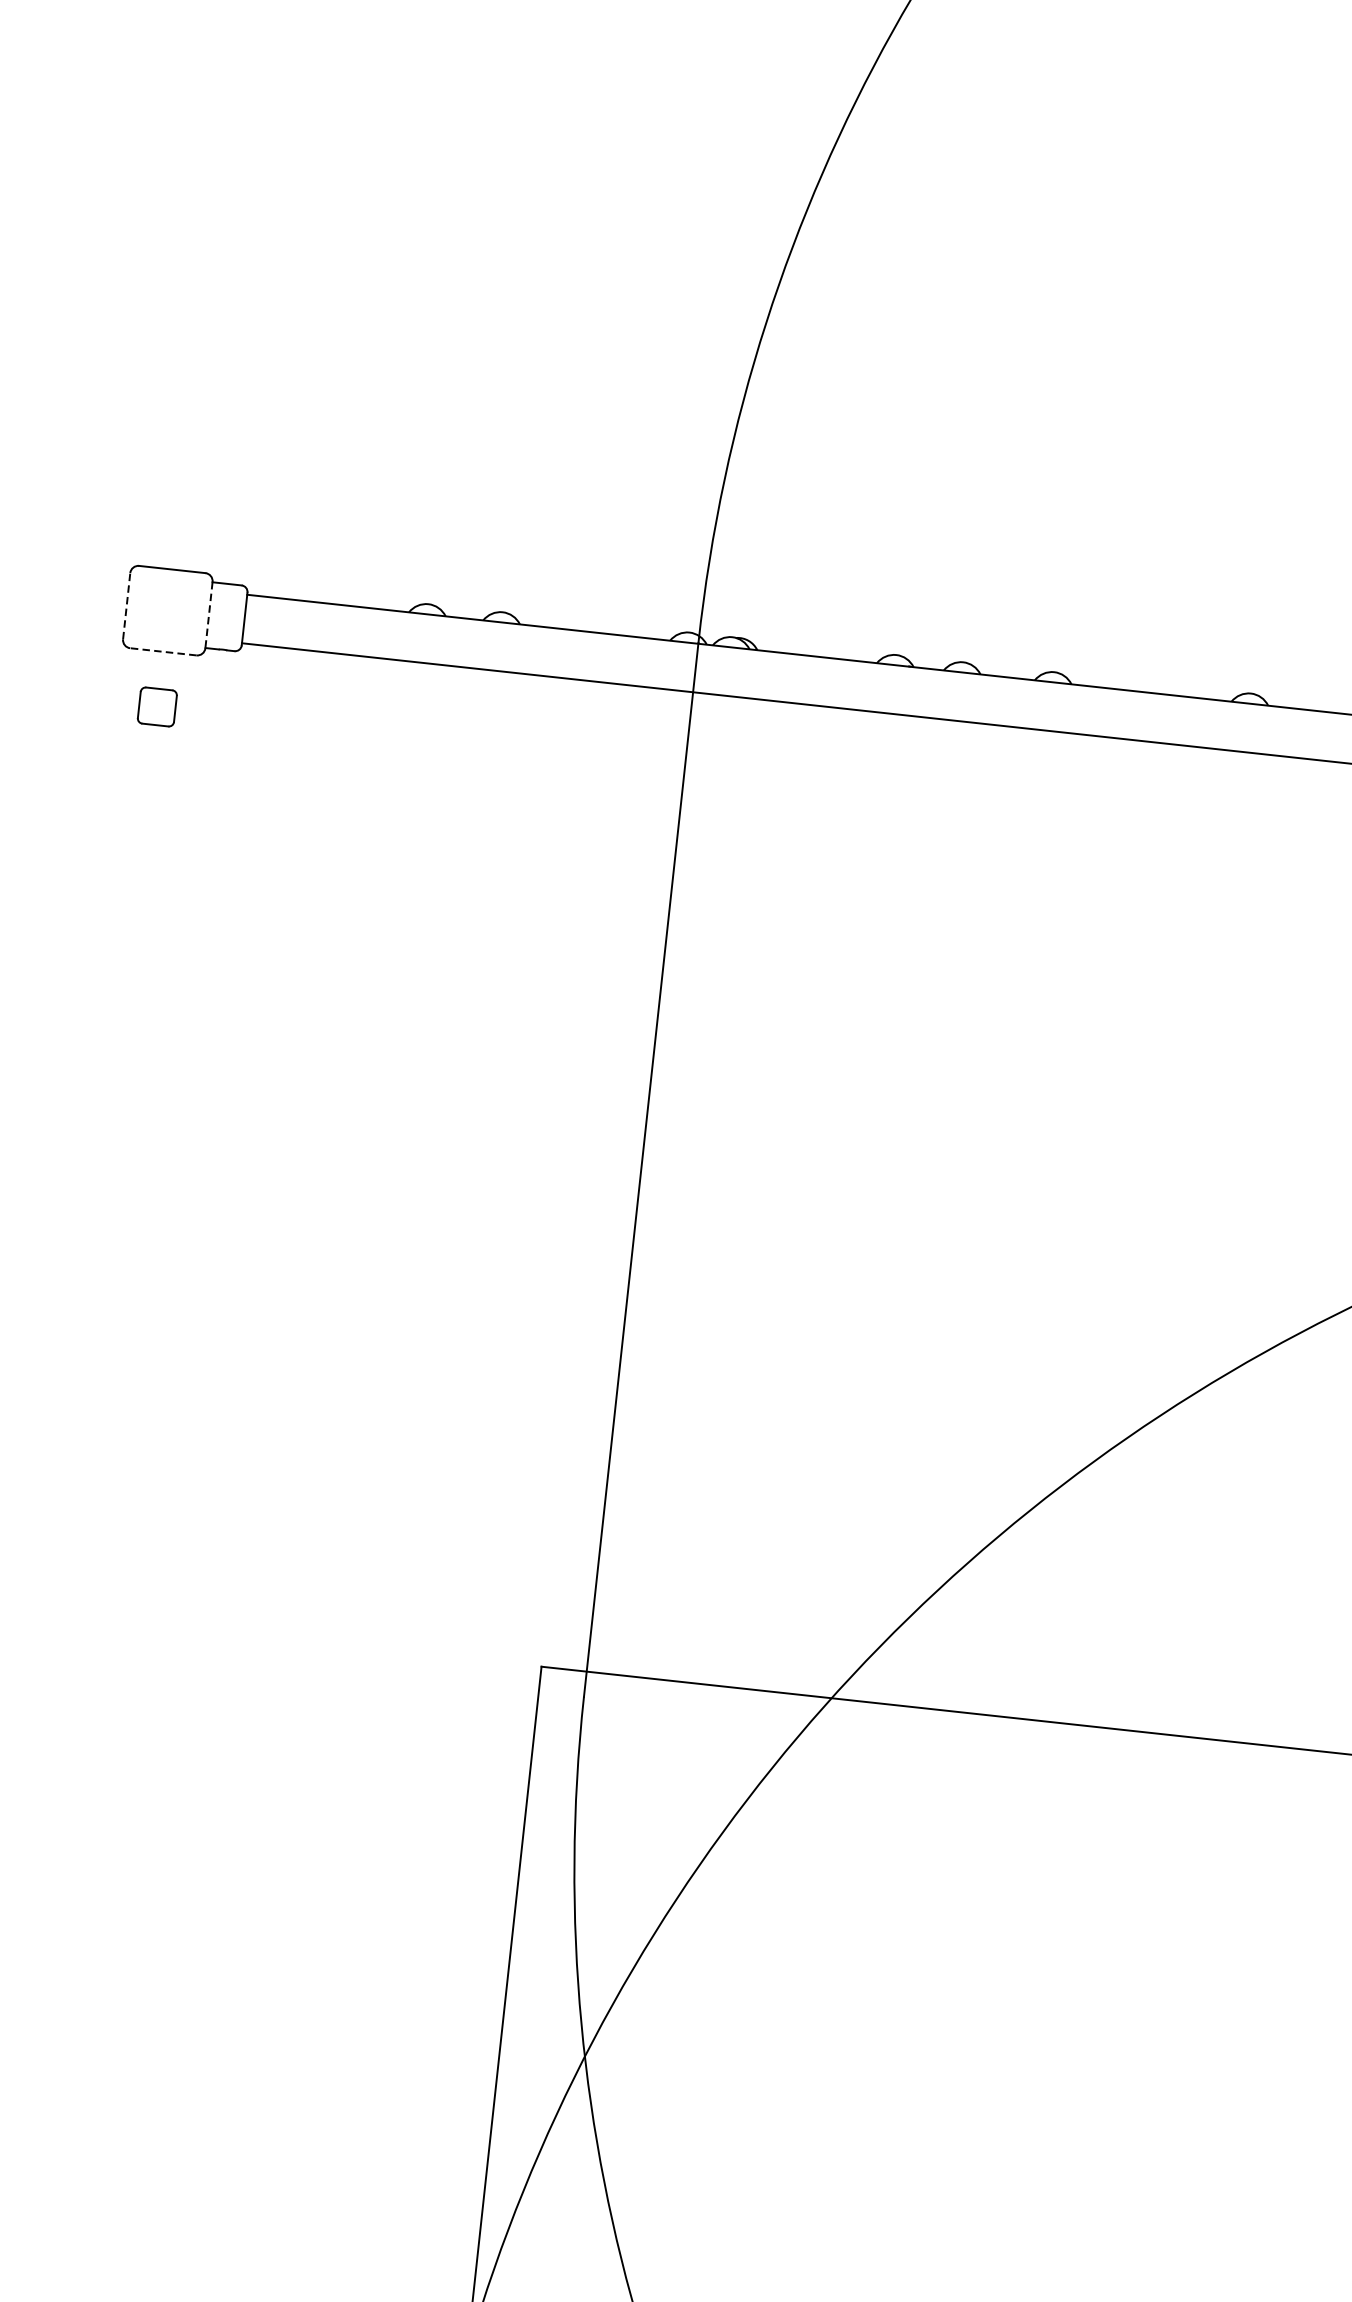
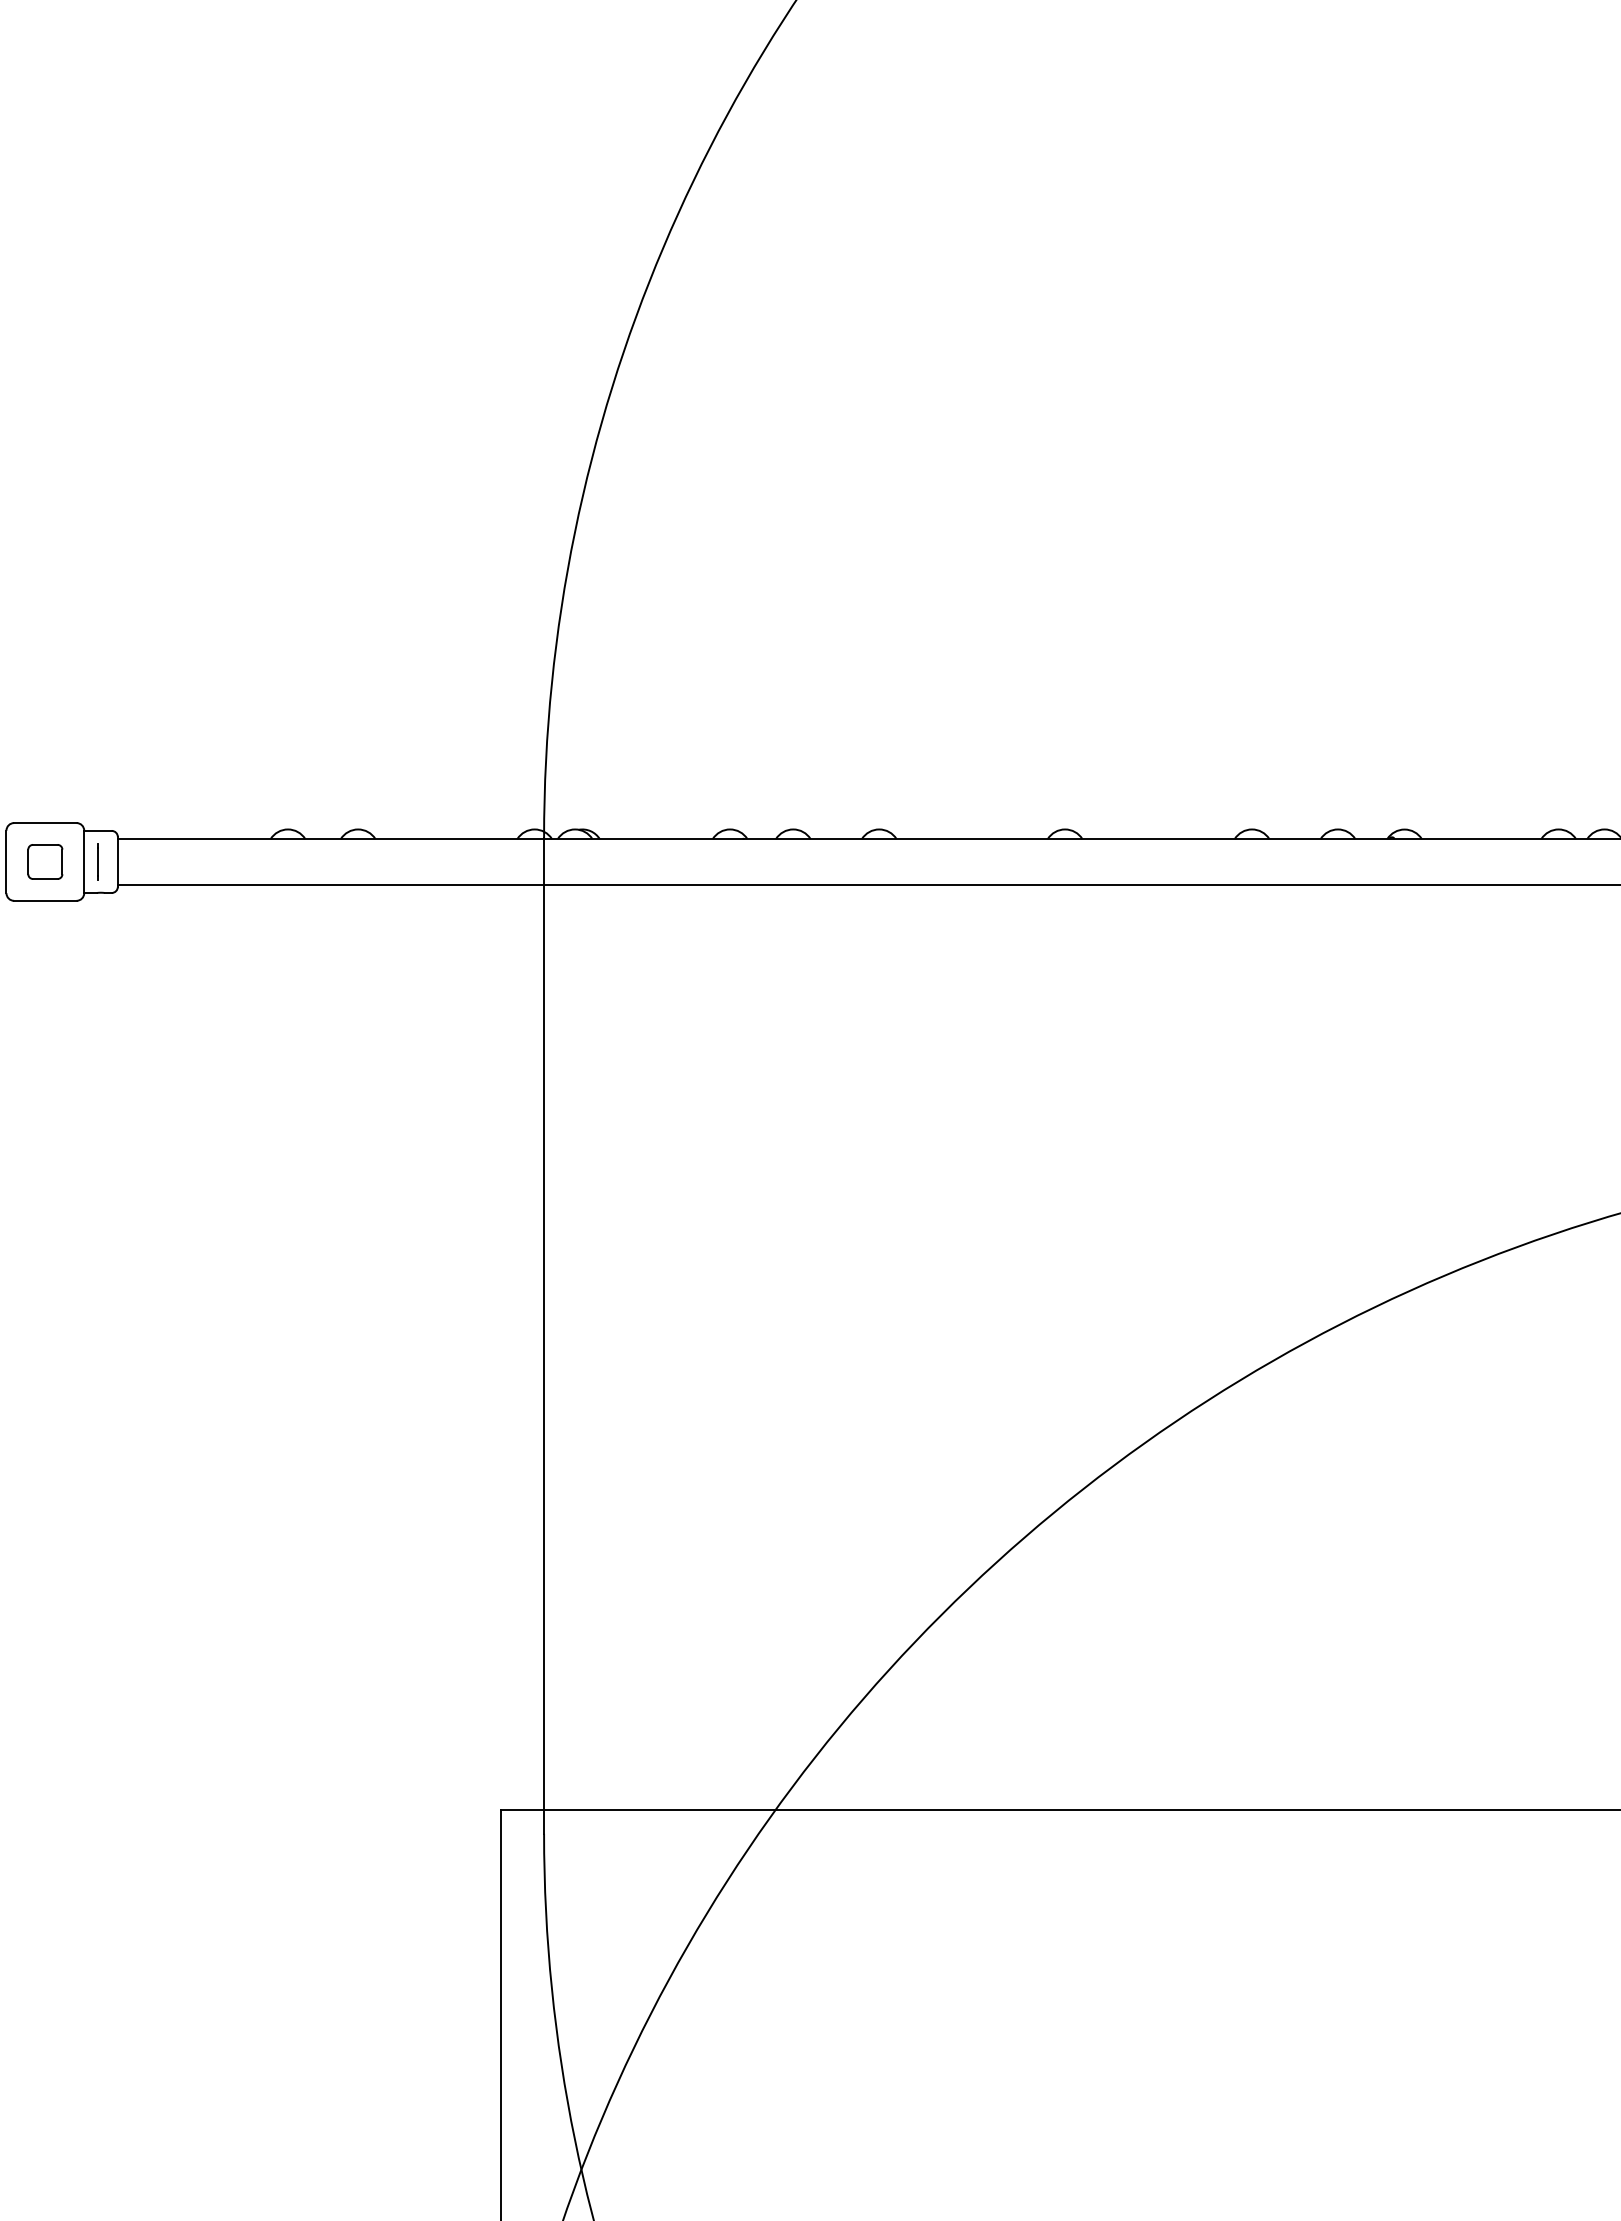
line: (126, 605) -> (6, 861), dashed -> solid
line: (209, 615) -> (84, 862), dashed -> solid
line: (223, 616) -> (97, 861), added
line: (162, 651) -> (44, 900), dashed -> solid
part: (157, 706) -> (45, 861), moved

